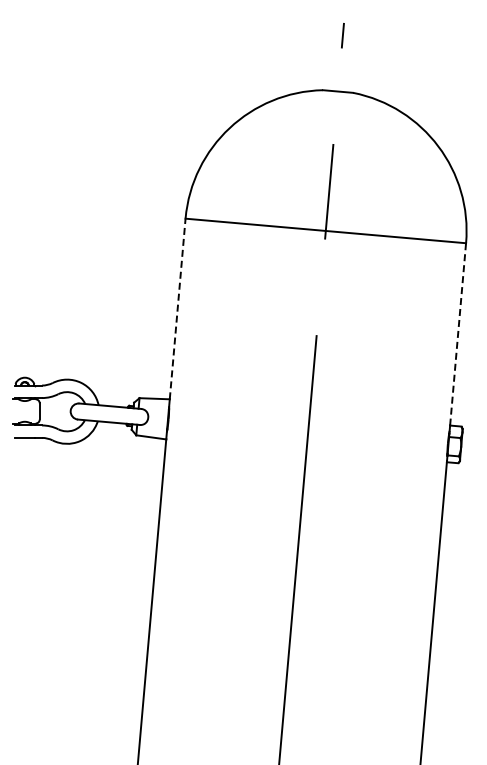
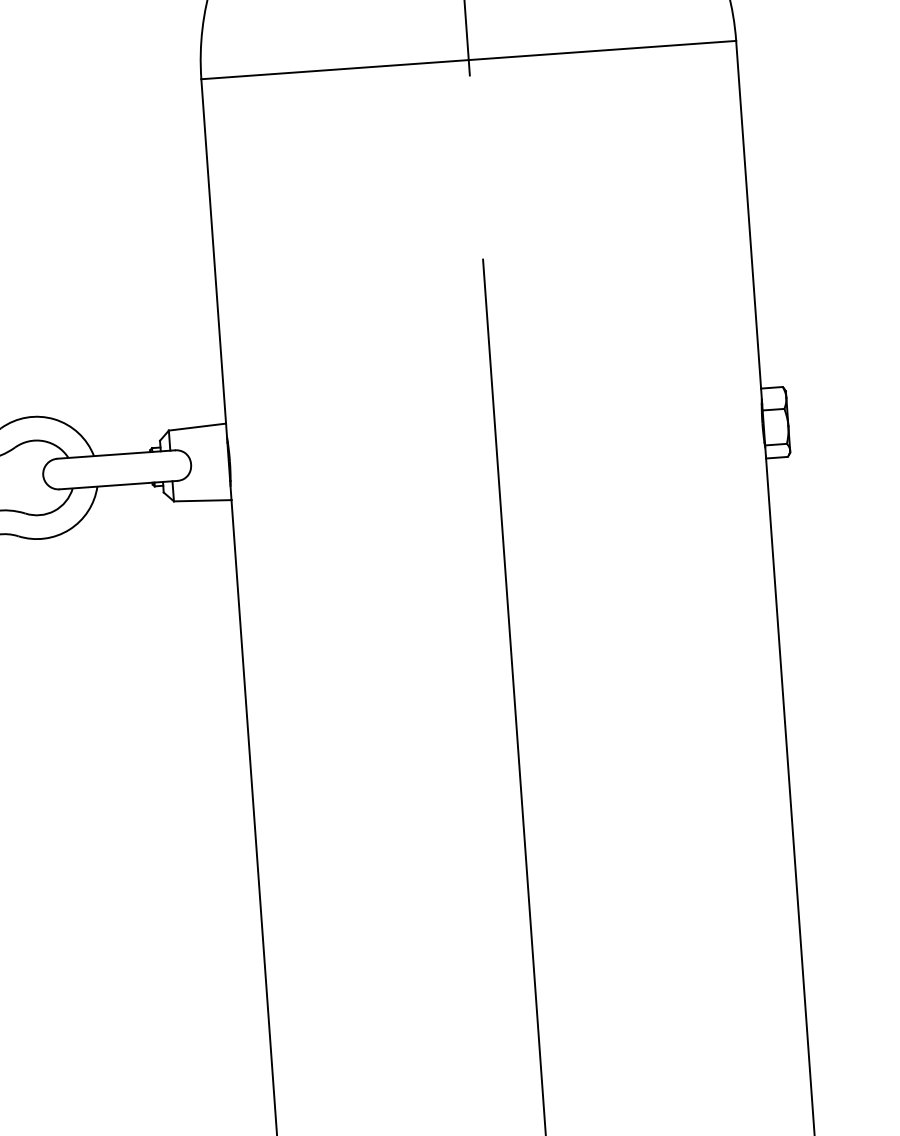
line: (177, 309) -> (213, 252), dashed -> solid
line: (458, 334) -> (749, 214), dashed -> solid

